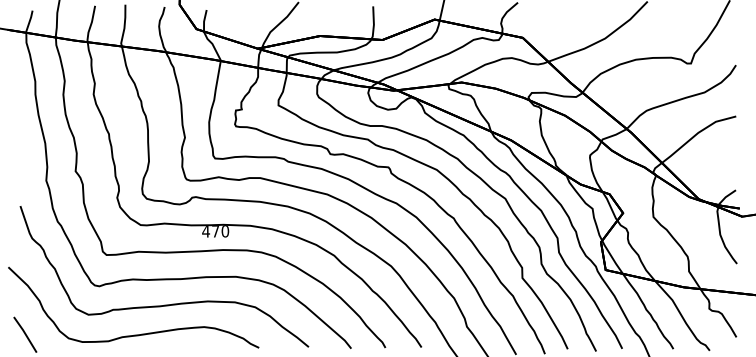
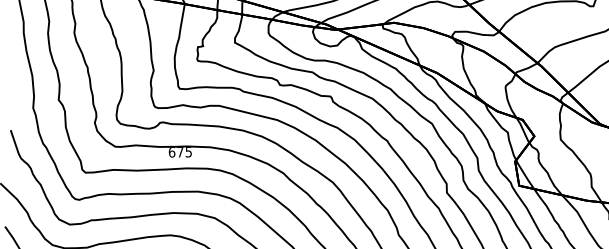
text: (215, 231) -> (180, 152), 470 -> 675

